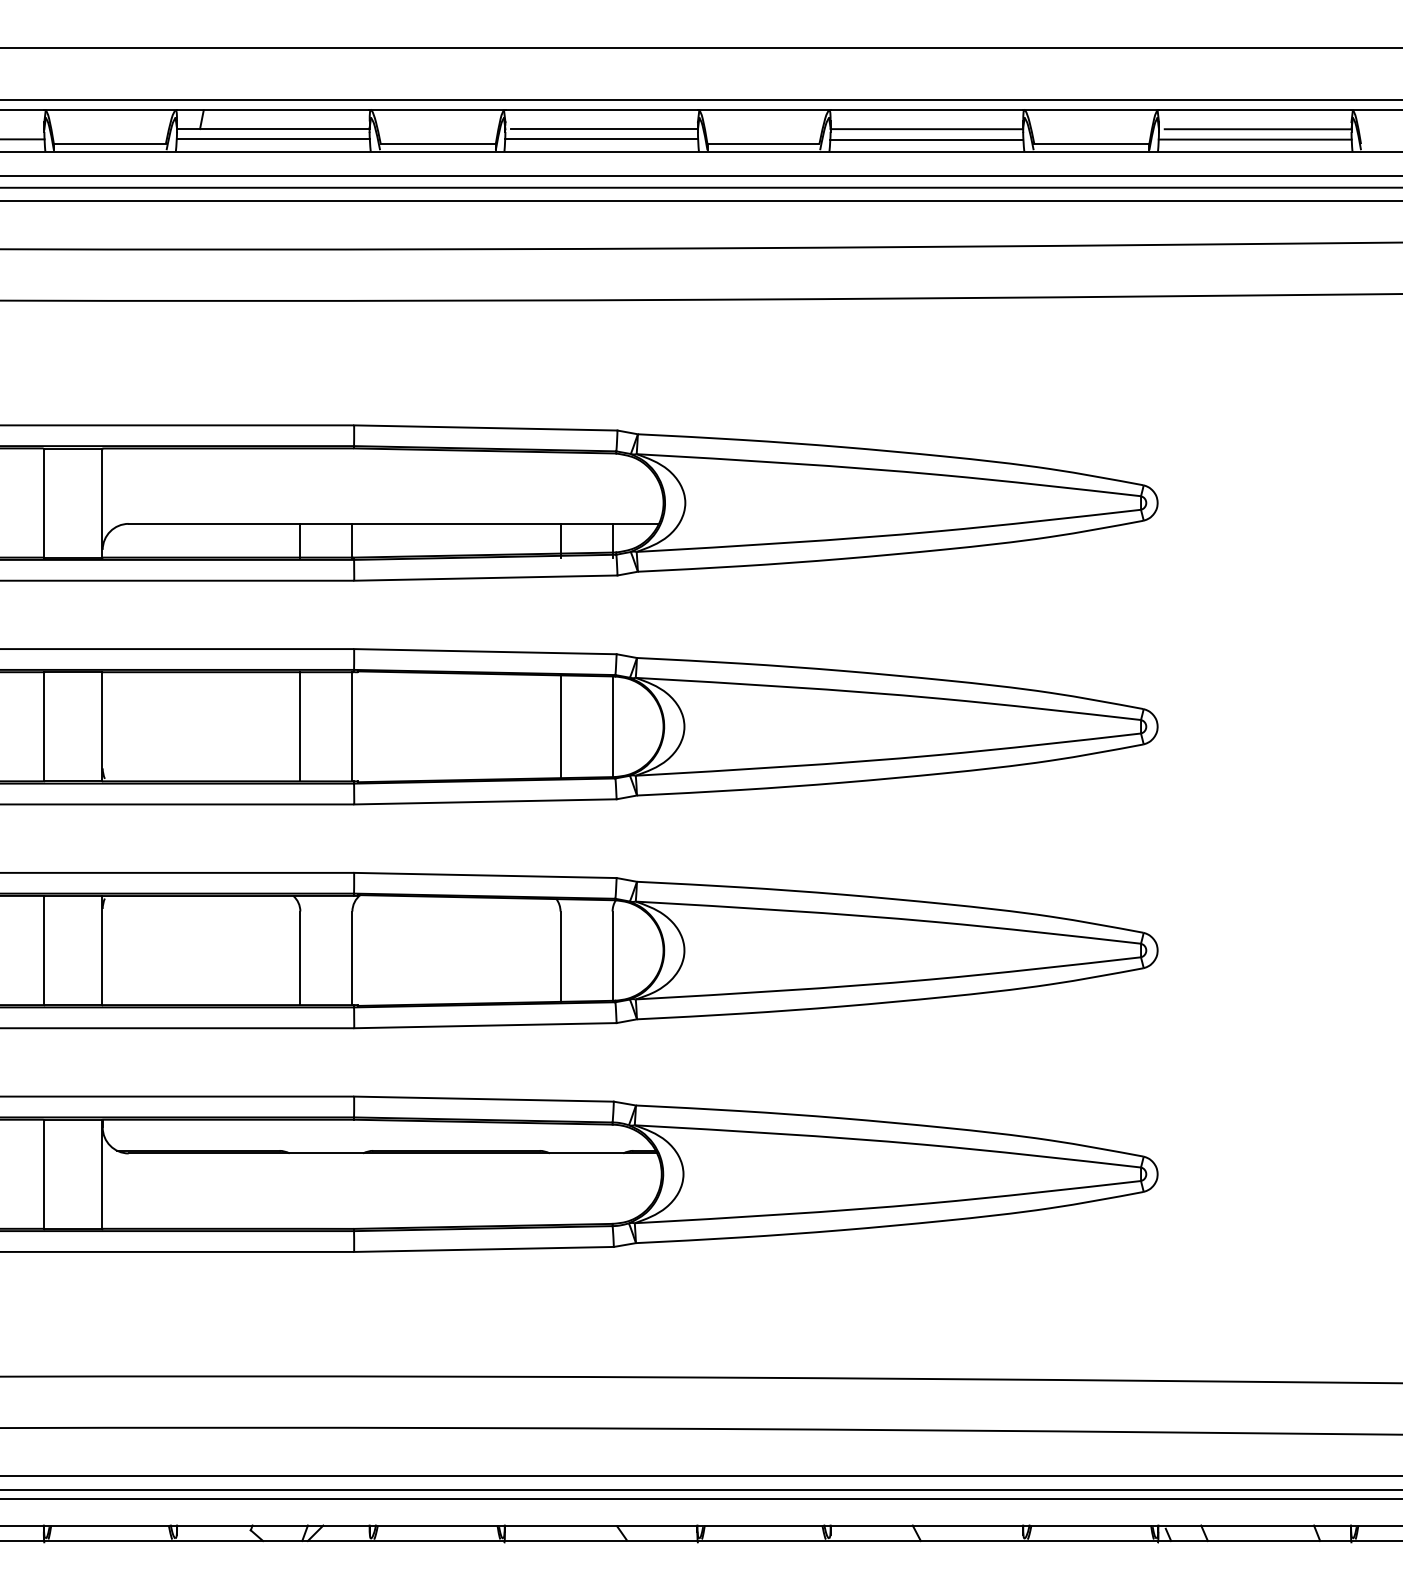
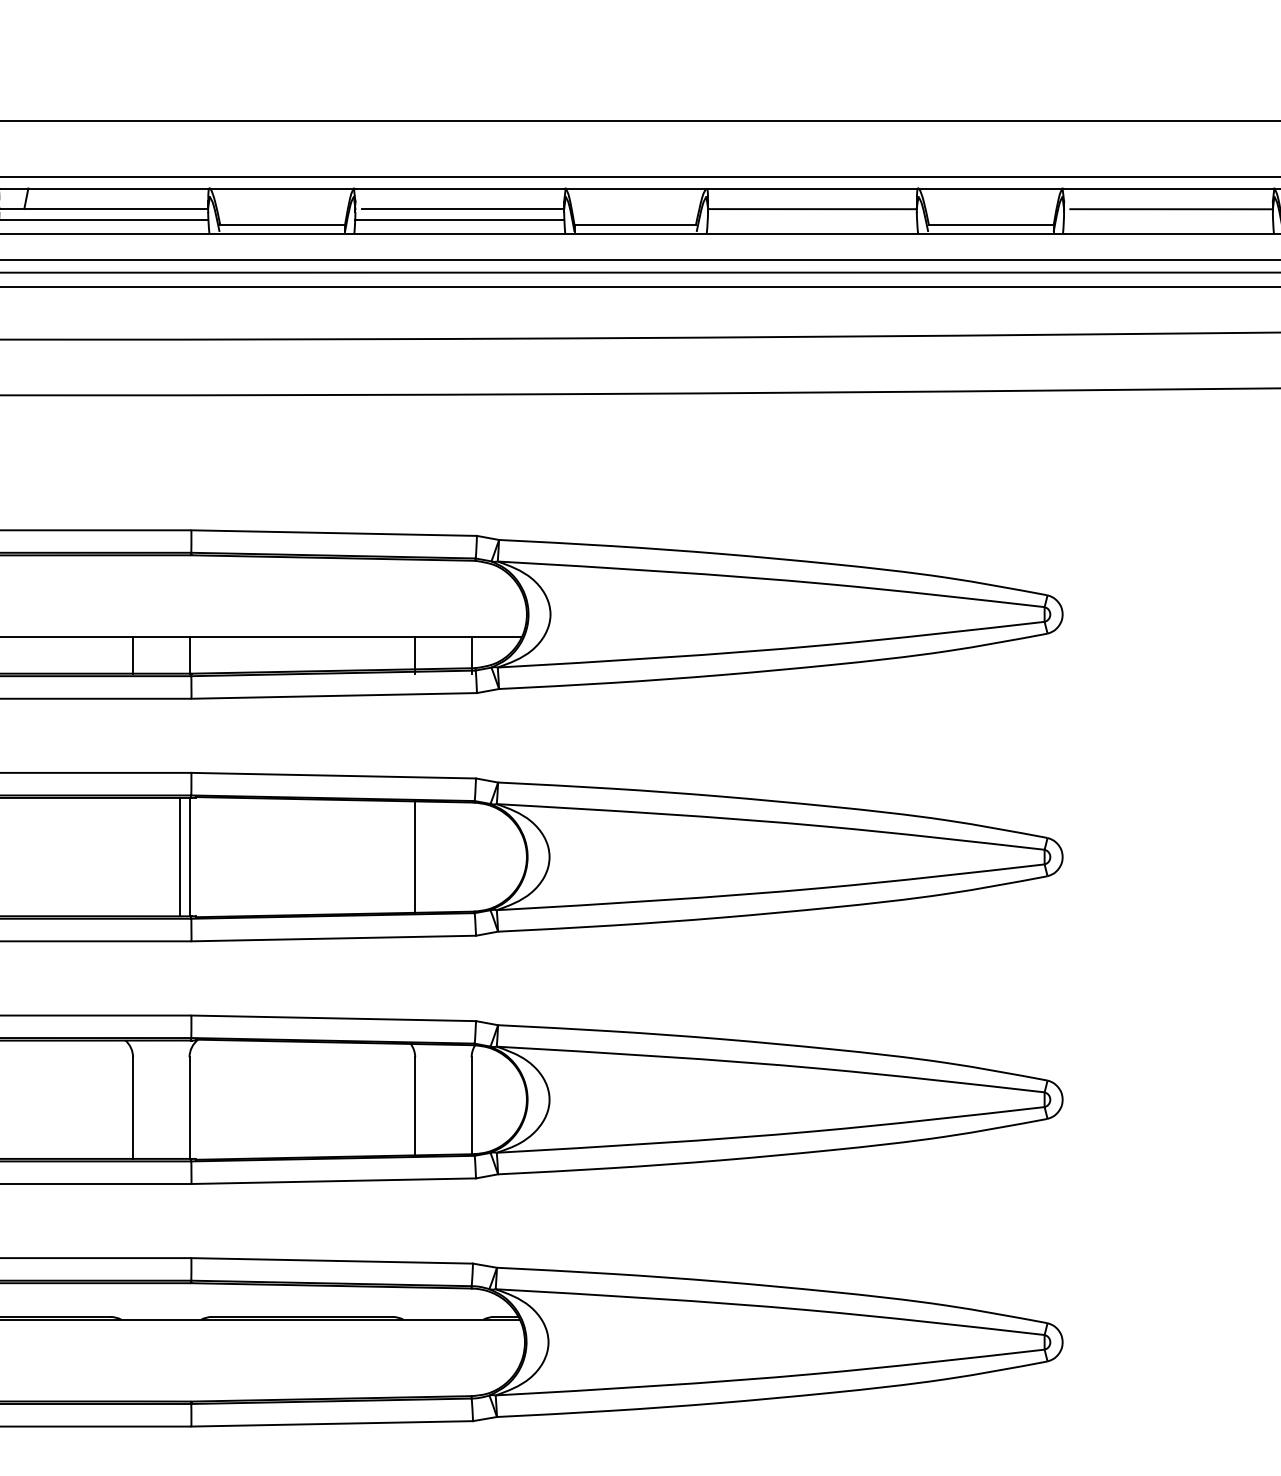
line: (926, 139) -> (812, 220), removed
line: (1254, 139) -> (1167, 220), removed
line: (300, 726) -> (179, 856), moved
line: (612, 726) -> (471, 856), removed

